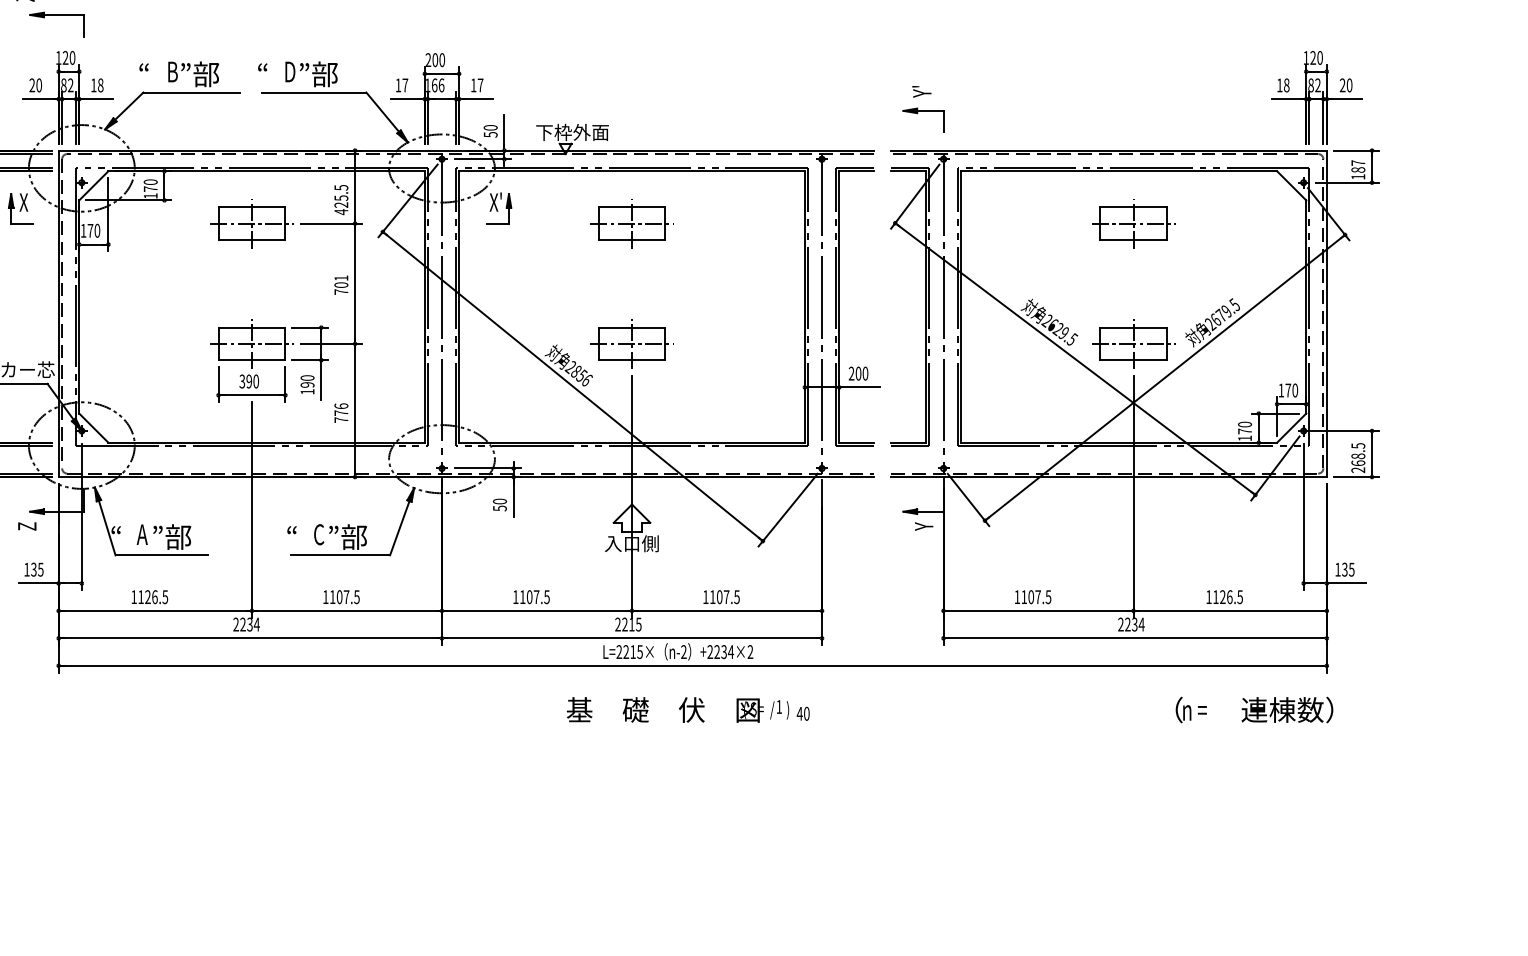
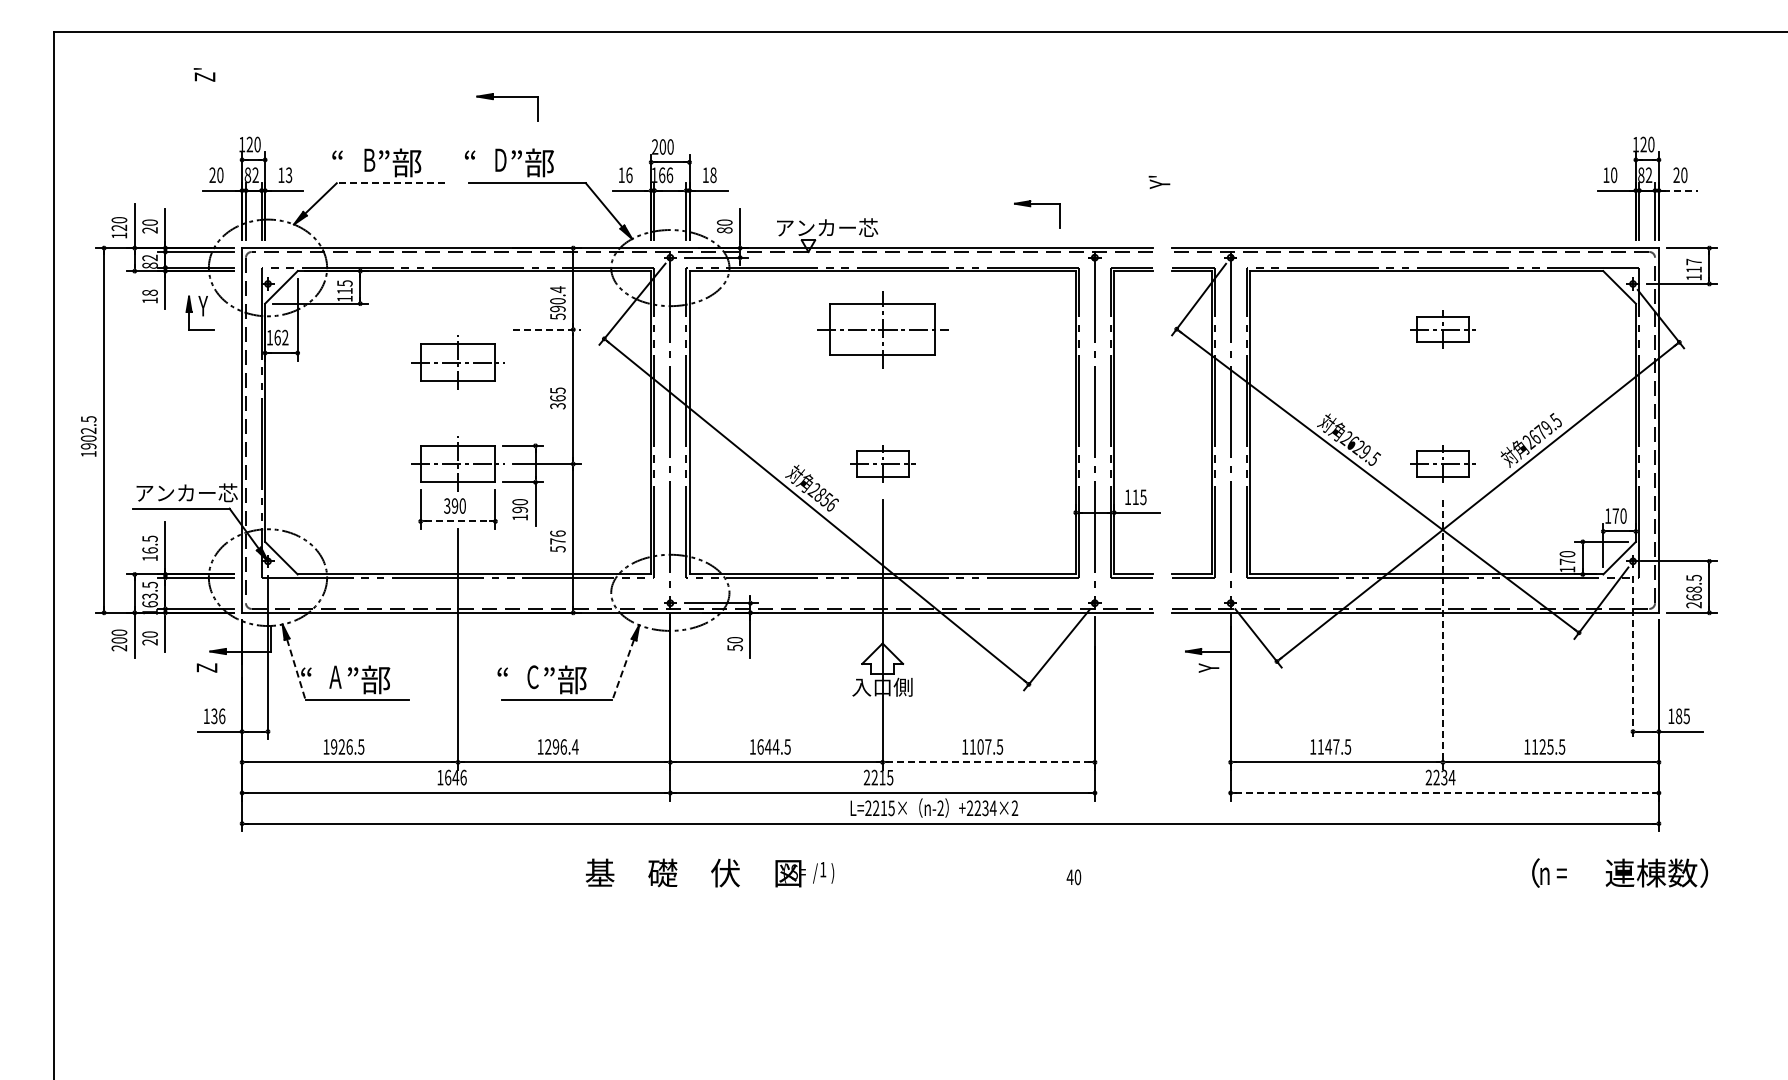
part: (57, 15) -> (507, 97), moved
text: (101, 84) -> (289, 174), 18 -> 13
text: (405, 85) -> (629, 175), 17 -> 16
text: (480, 85) -> (713, 175), 17 -> 18
text: (1287, 85) -> (1614, 175), 18 -> 10
text: (921, 91) -> (1159, 181), moved
line: (191, 92) -> (390, 183), solid -> dashed
line: (1346, 99) -> (1680, 190), solid -> dashed
part: (917, 114) -> (1030, 207), moved
text: (581, 132) -> (826, 227), 下枠外面 -> アンカー芯
text: (490, 134) -> (724, 230), 50 -> 80
text: (1357, 169) -> (1693, 269), 187 -> 117
text: (150, 185) -> (344, 287), 170 -> 115
text: (340, 200) -> (557, 303), 425.5 -> 590.4
text: (23, 202) -> (202, 306), X -> Y
part: (499, 208) -> (734, 312), removed
part: (251, 223) -> (457, 362), moved
line: (332, 223) -> (547, 329), solid -> dashed
part: (631, 223) -> (882, 329), size x1.4
part: (1133, 223) -> (1442, 329), size x0.7
text: (93, 230) -> (281, 337), 170 -> 162
text: (340, 285) -> (557, 398), 701 -> 365
part: (631, 343) -> (882, 463), size x0.7
part: (1133, 343) -> (1442, 463), size x0.7
text: (858, 373) -> (1135, 497), 200 -> 115
line: (252, 395) -> (458, 521), solid -> dashed
text: (340, 420) -> (557, 549), 776 -> 576
line: (1133, 497) -> (1442, 635), solid -> dashed
line: (1304, 517) -> (1633, 657), solid -> dashed
line: (107, 527) -> (296, 669), solid -> dashed
line: (400, 528) -> (623, 670), solid -> dashed
text: (1344, 568) -> (1678, 715), 135 -> 185
text: (41, 569) -> (222, 716), 135 -> 136
text: (141, 596) -> (334, 746), 1126.5 -> 1926.5
text: (344, 596) -> (561, 746), 1107.5 -> 1296.4
text: (529, 596) -> (768, 746), 1107.5 -> 1644.5
text: (1031, 596) -> (1328, 746), 1107.5 -> 1147.5
text: (1229, 596) -> (1550, 746), 1126.5 -> 1125.5
line: (727, 611) -> (989, 762), solid -> dashed
text: (246, 624) -> (451, 777), 2234 -> 1646
line: (1135, 638) -> (1445, 793), solid -> dashed
text: (678, 709) -> (710, 872), moved
text: (1253, 709) -> (1619, 872), moved

